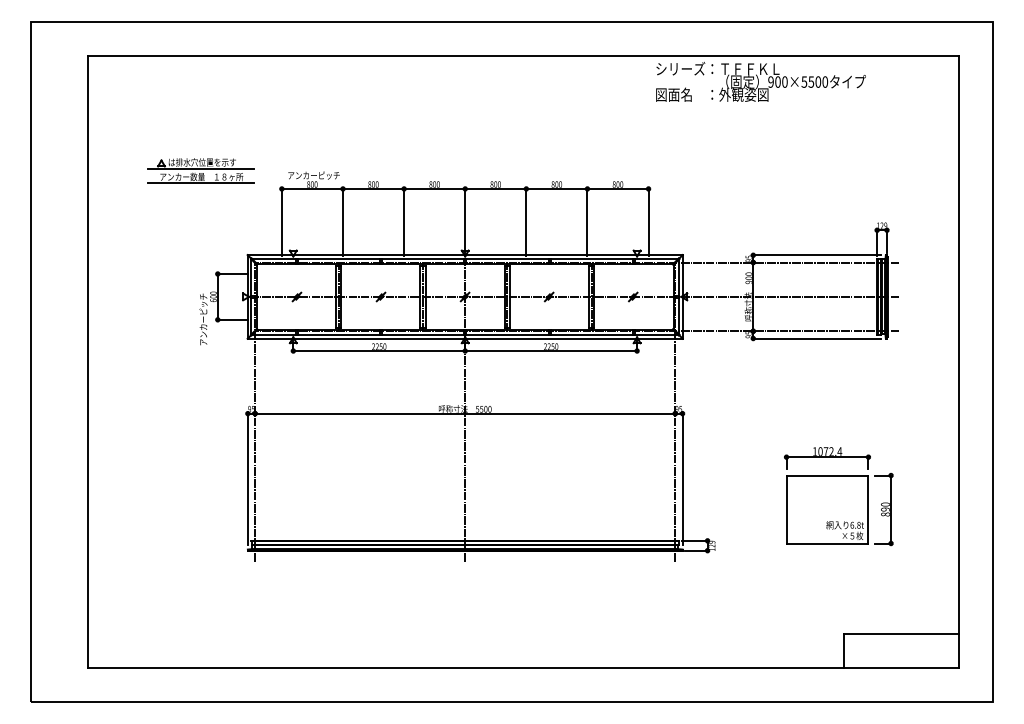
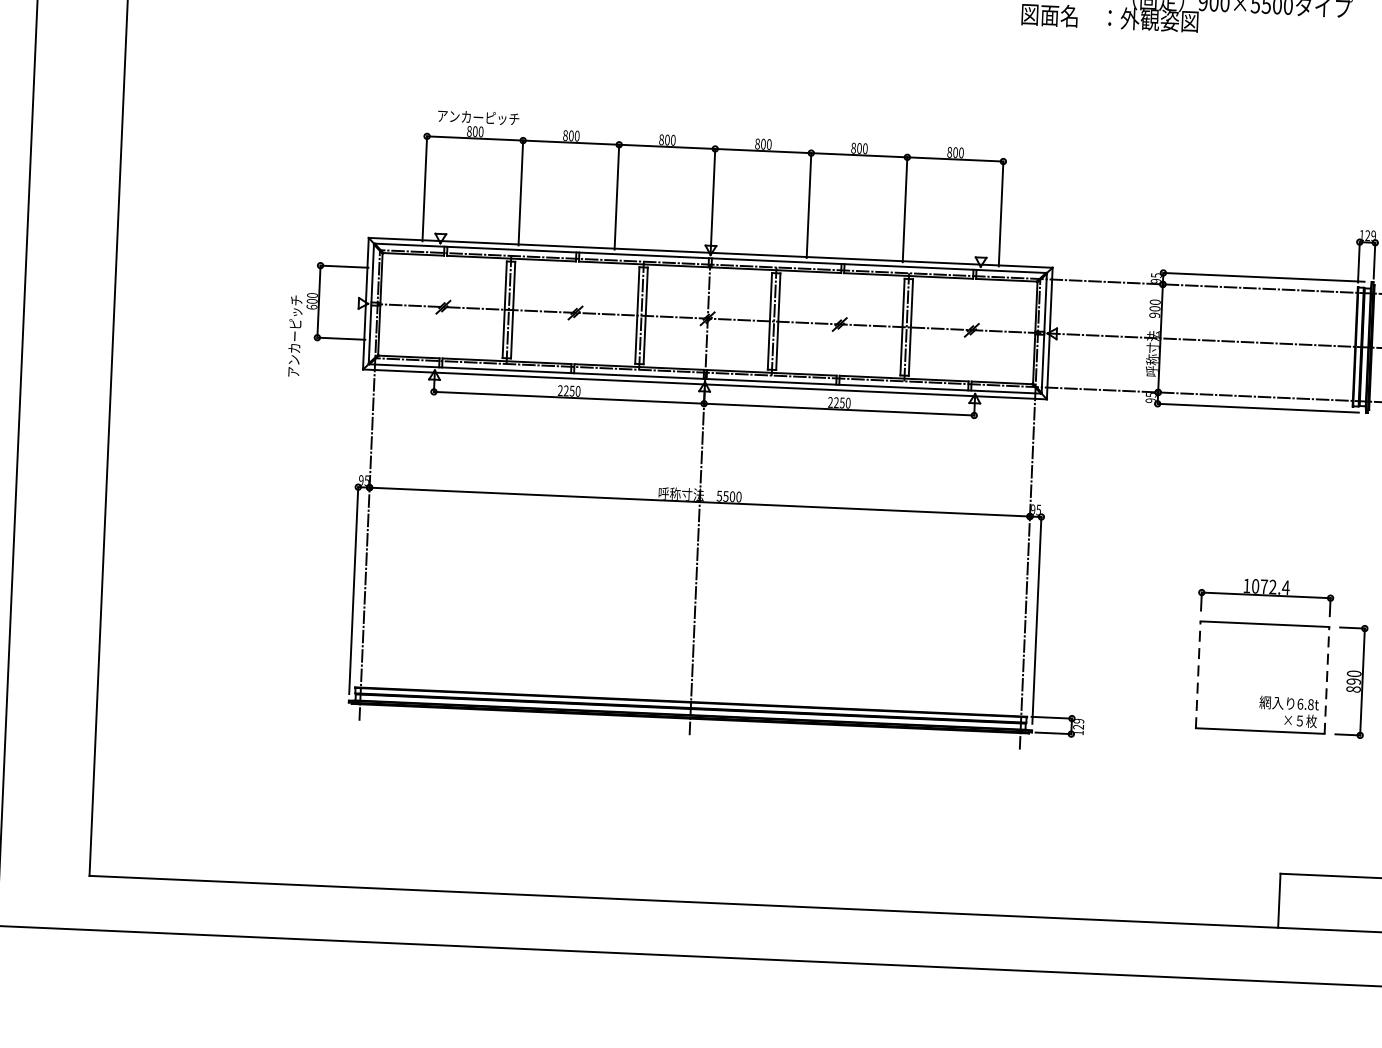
part: (200, 170) -> (300, 101), removed
line: (786, 509) -> (1198, 674), solid -> dashed
line: (868, 509) -> (1327, 680), solid -> dashed

